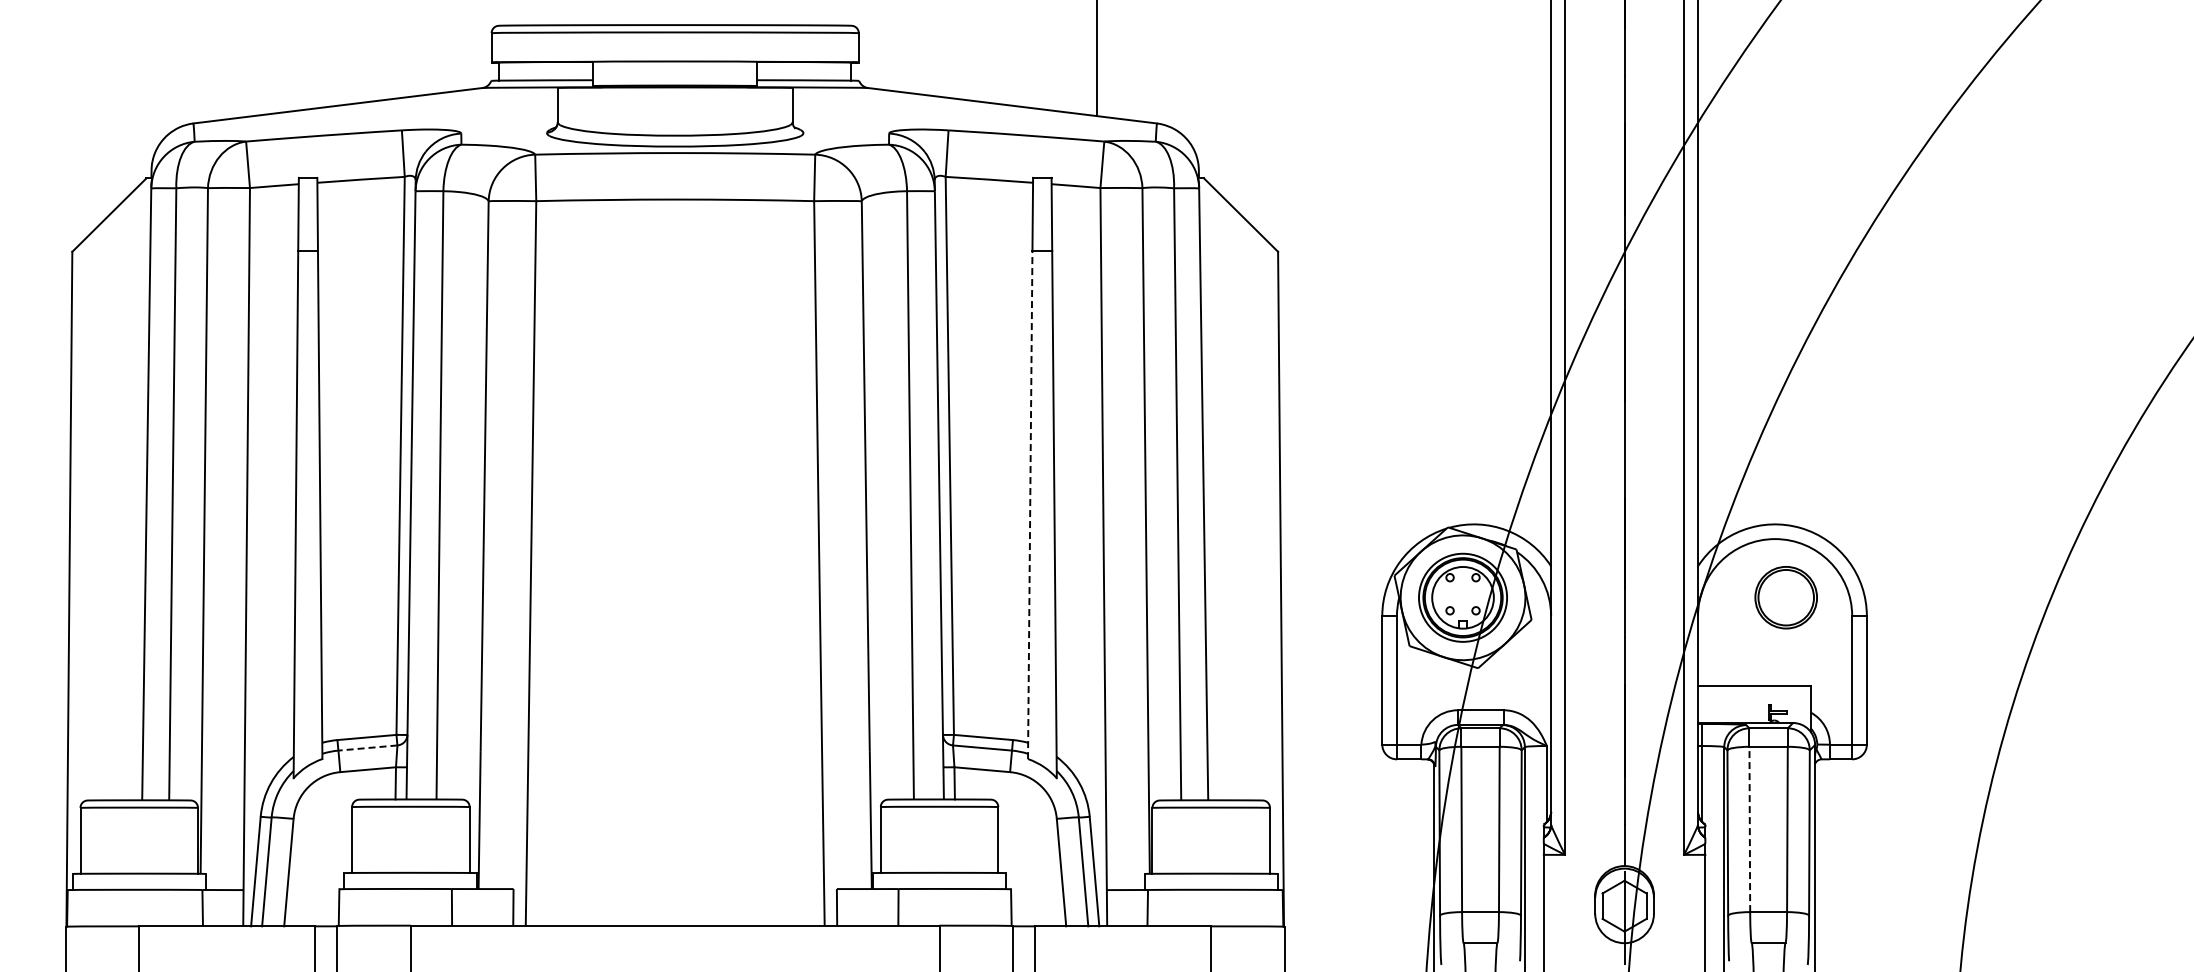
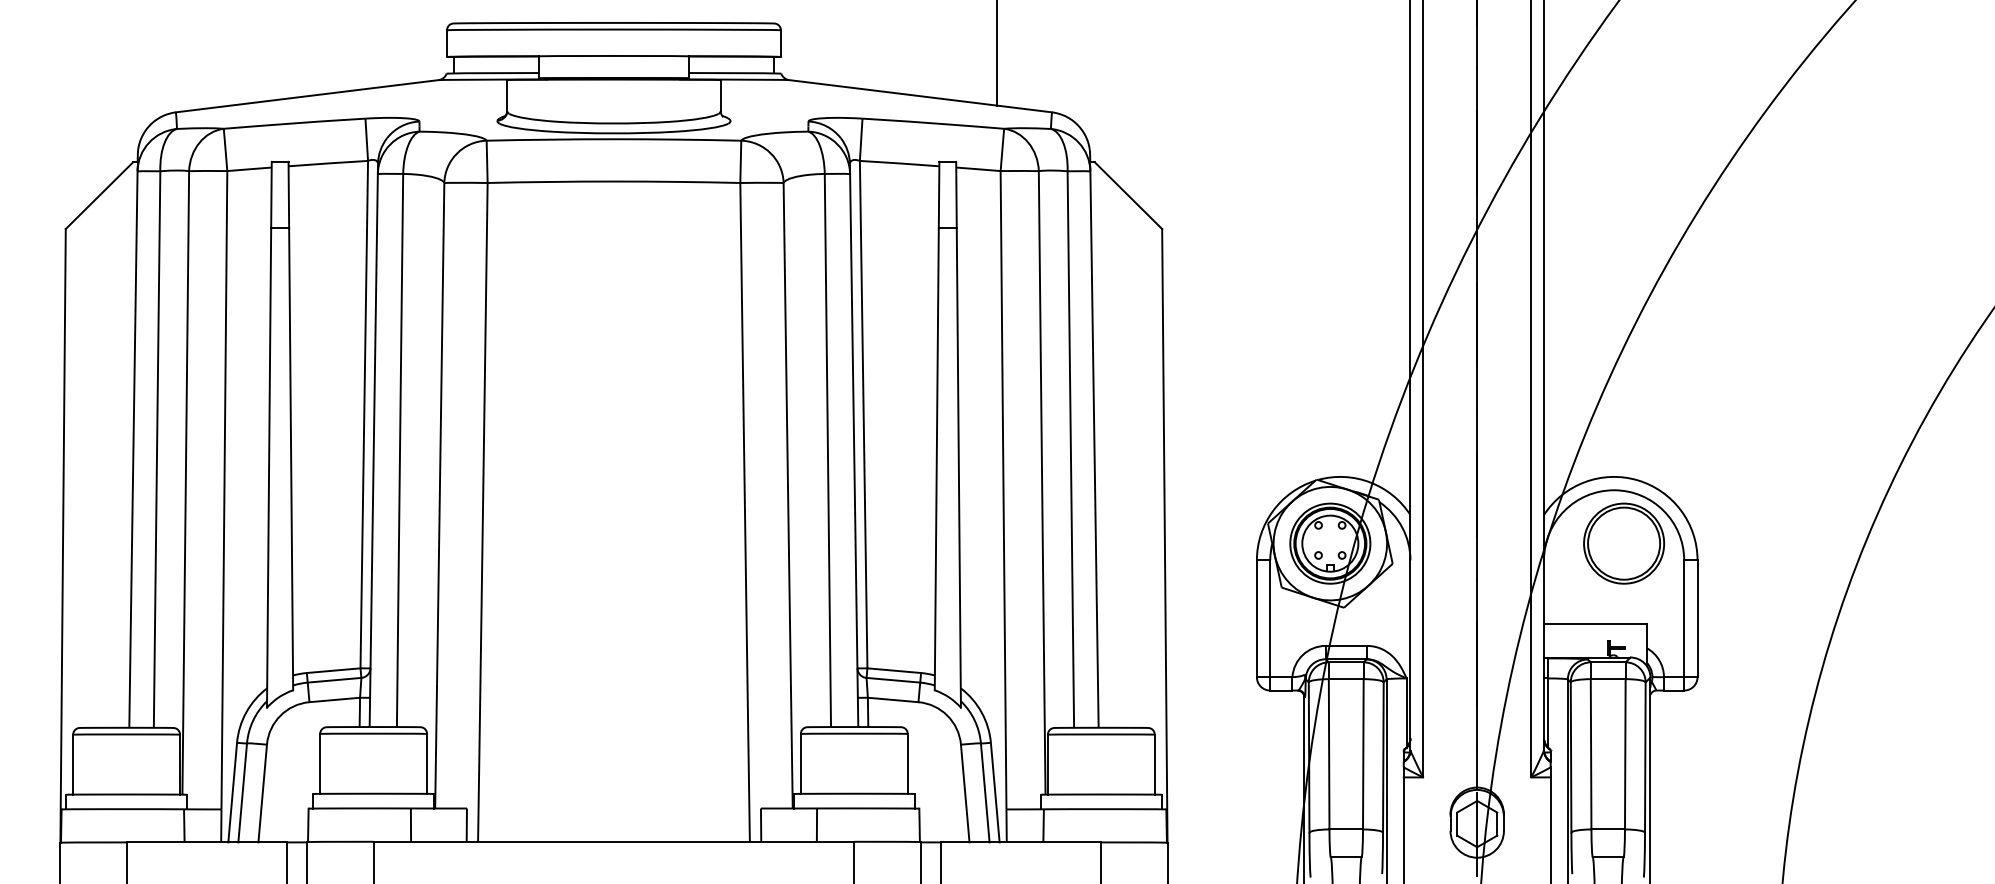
line: (1030, 504) -> (937, 458), dashed -> solid
part: (1786, 597) -> (1624, 543), size x1.43
line: (367, 748) -> (334, 680), dashed -> solid
line: (1749, 829) -> (1590, 754), dashed -> solid

